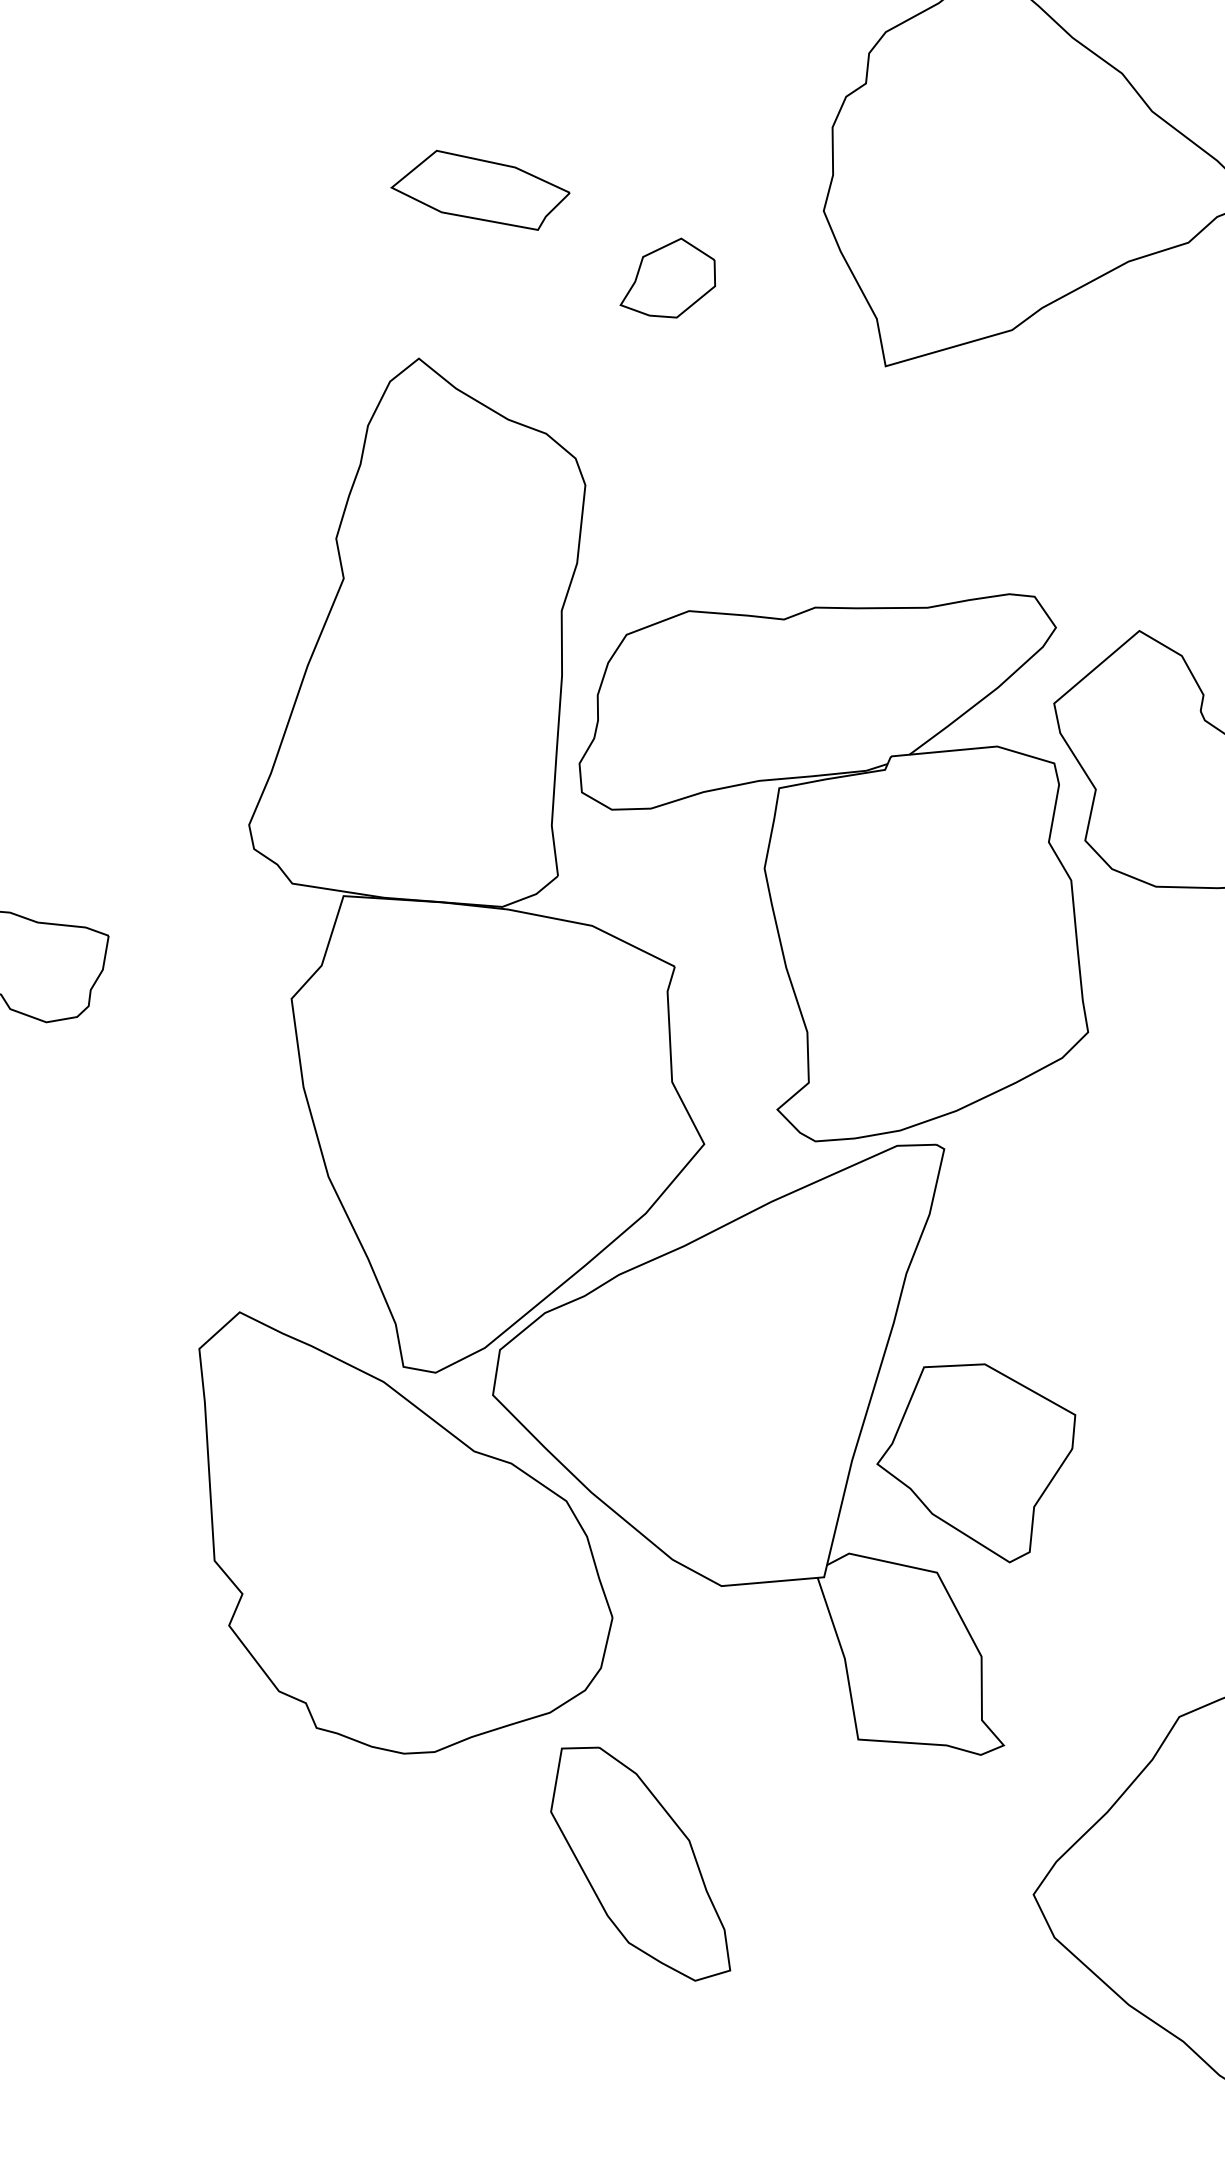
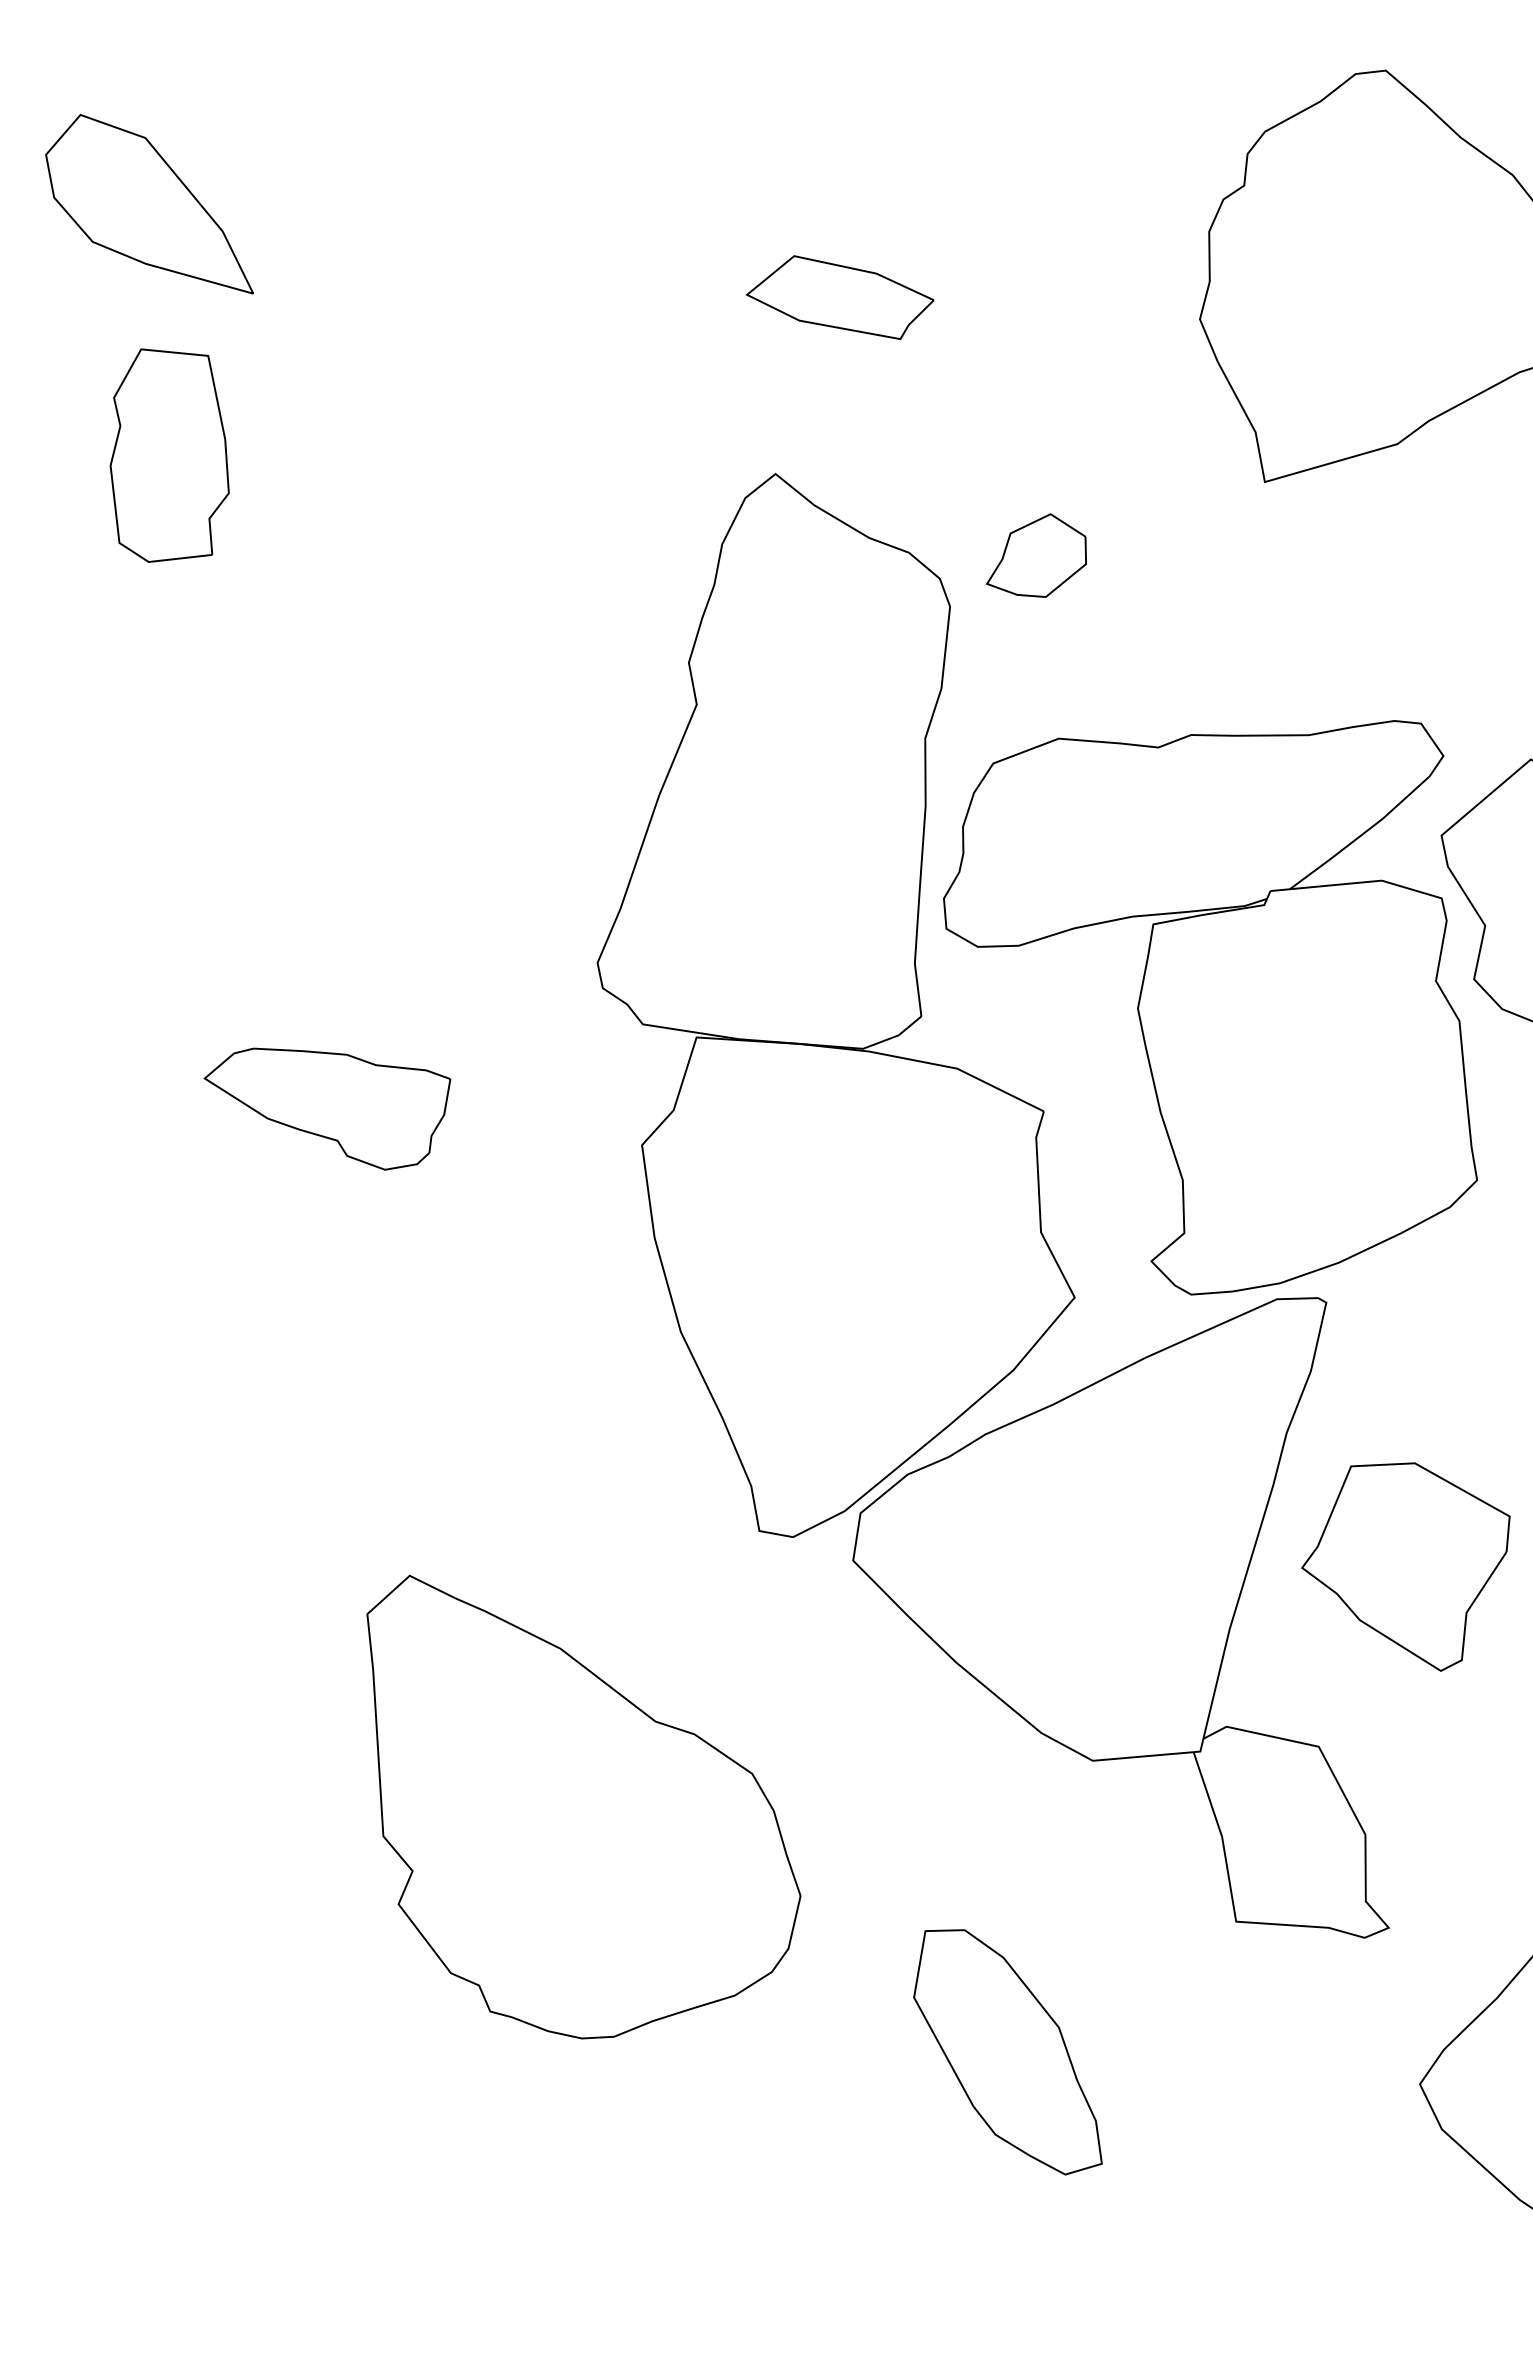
part: (667, 278) -> (1036, 555), moved
part: (975, 1462) -> (1405, 1566), moved
part: (405, 1532) -> (583, 1806), moved

